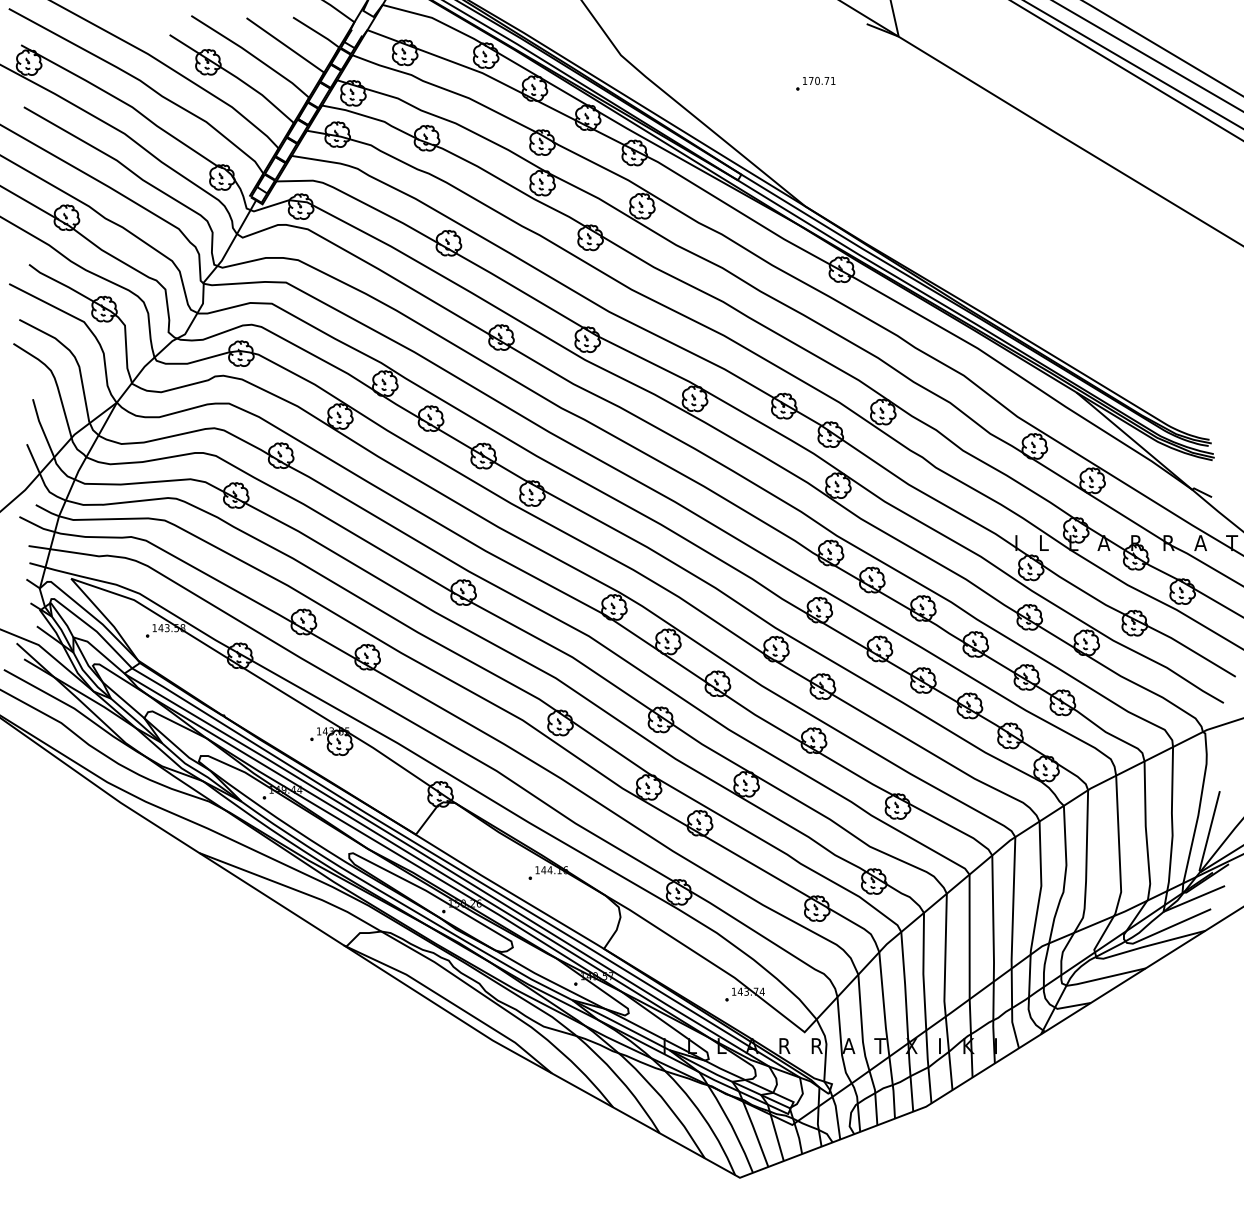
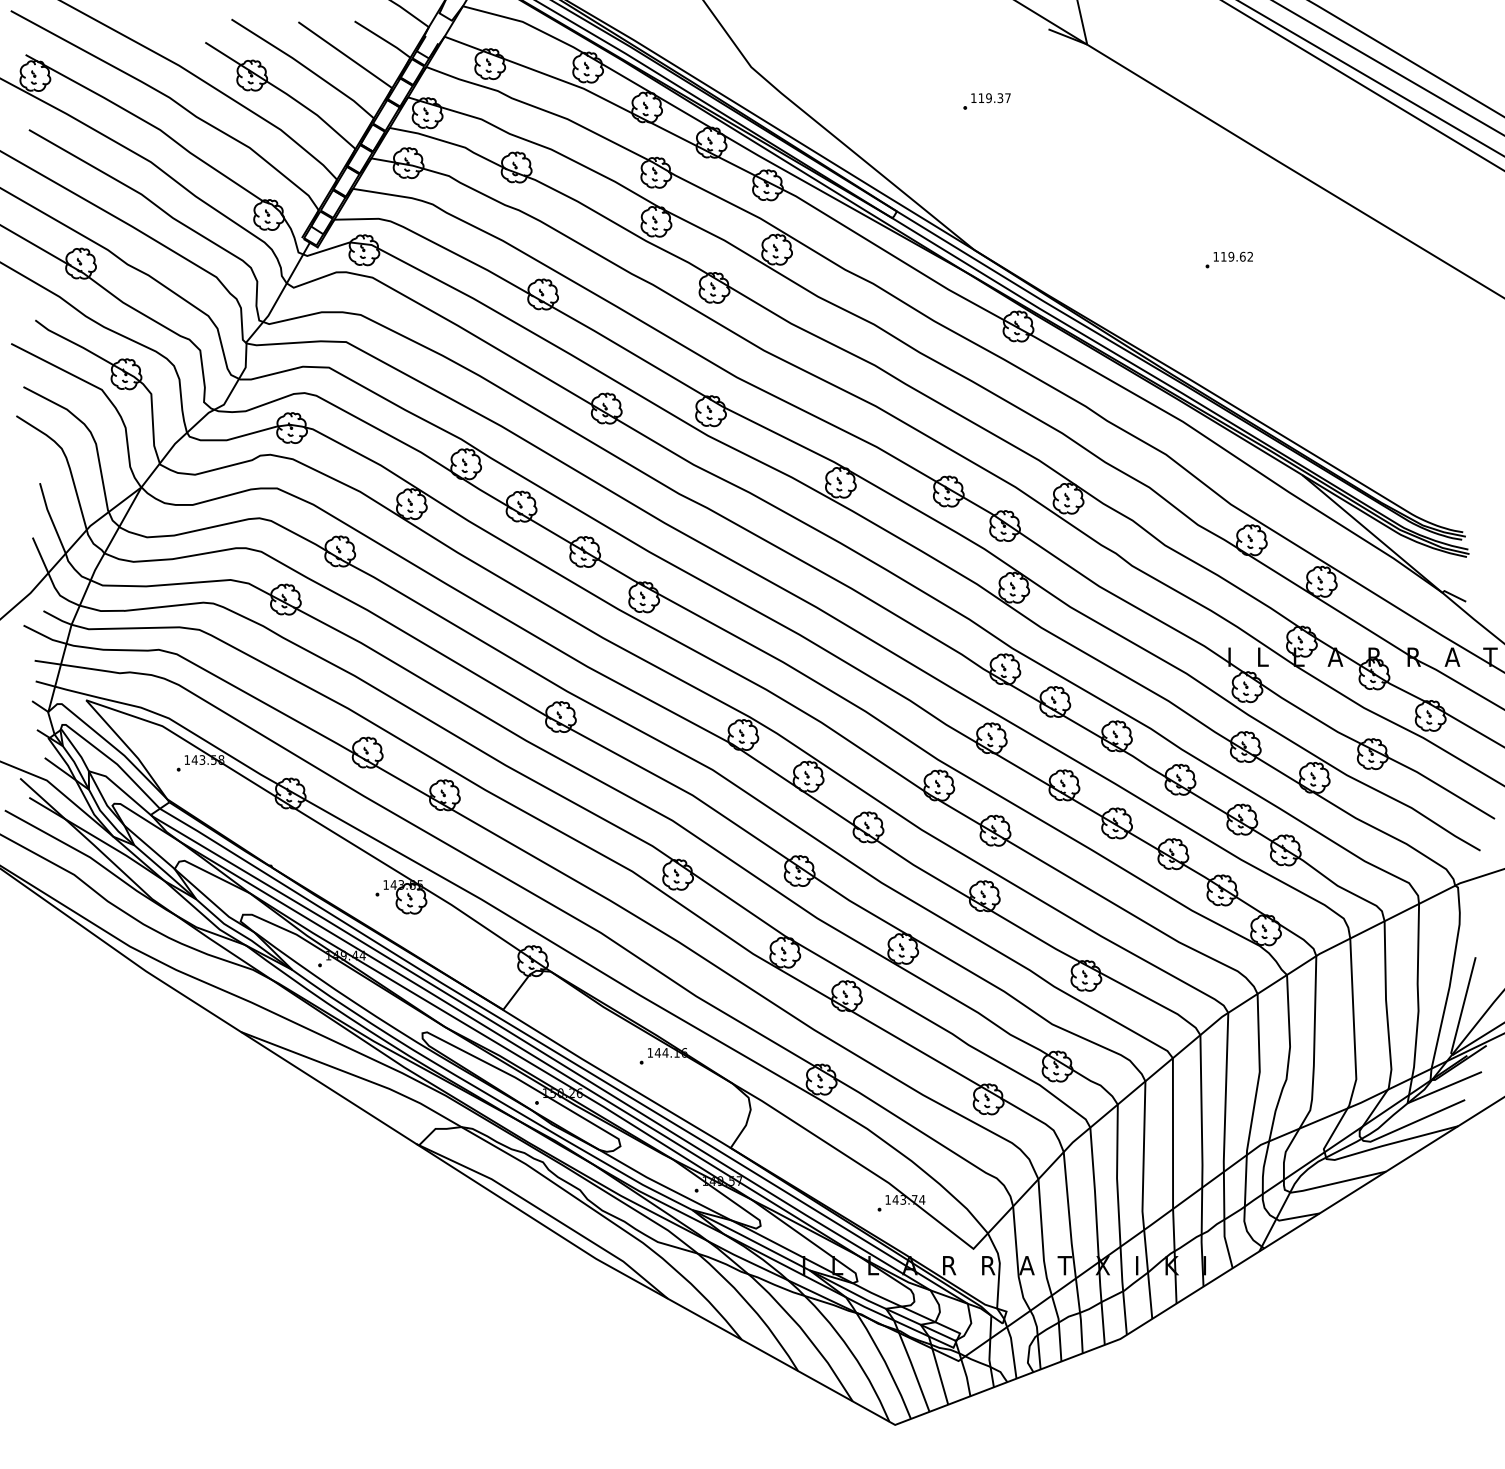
text: (822, 81) -> (994, 98), 170.71 -> 119.37
part: (1015, 214) -> (1228, 259), added

